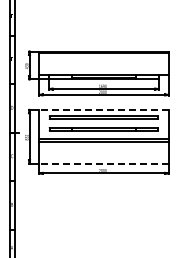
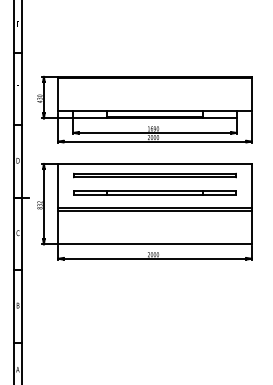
line: (103, 109) -> (154, 163), dashed -> solid
line: (103, 163) -> (154, 244), dashed -> solid

